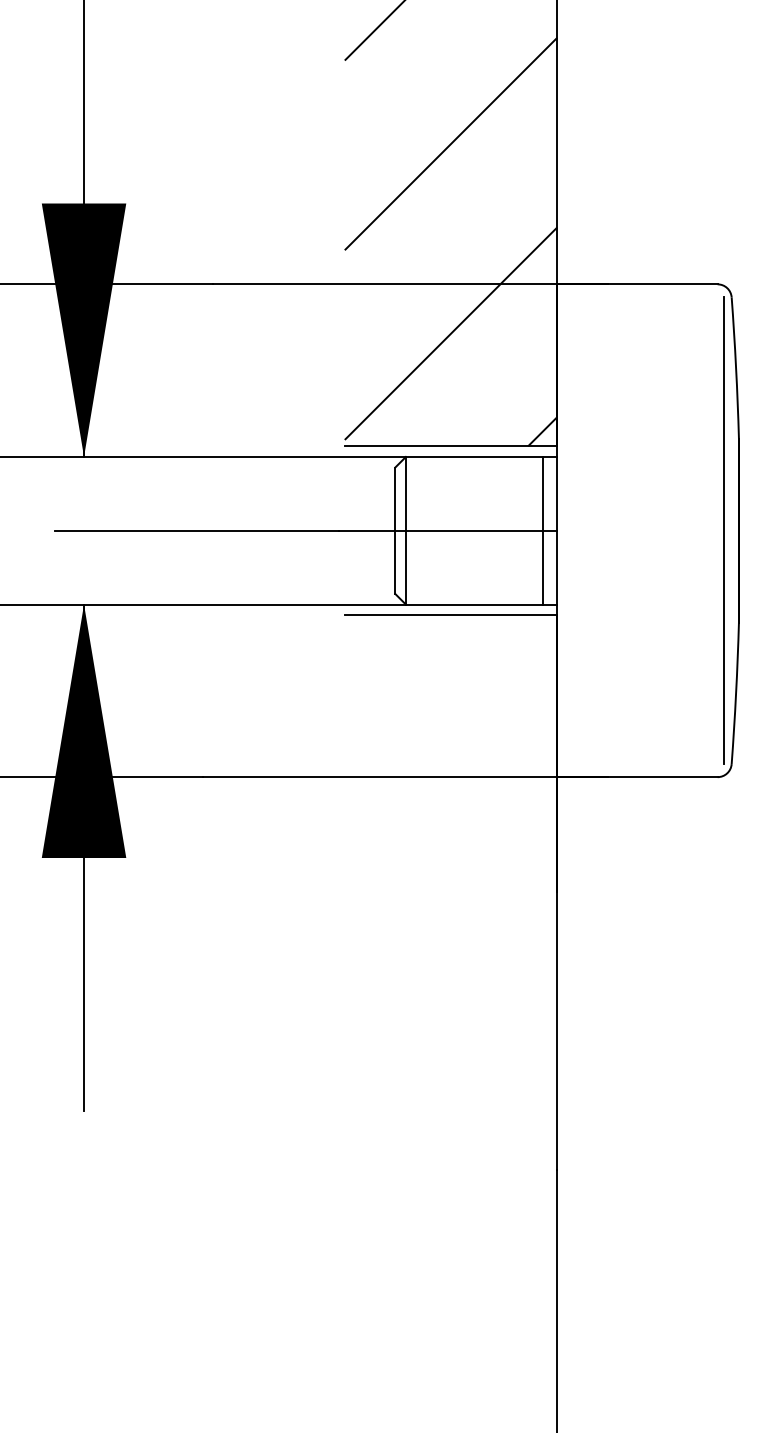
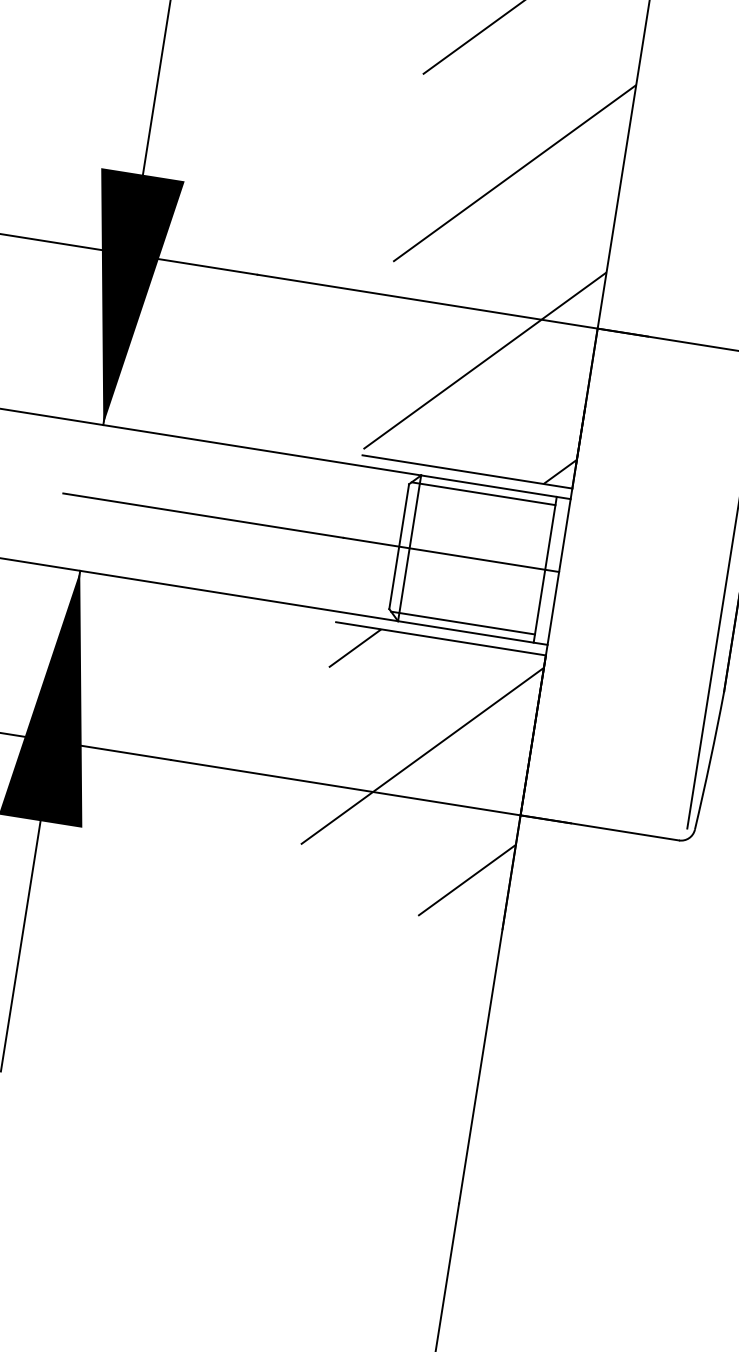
line: (470, 465) -> (483, 493), added
line: (470, 596) -> (463, 623), added
hatch: (450, 753) -> (418, 775), added

